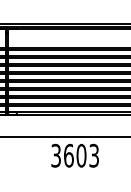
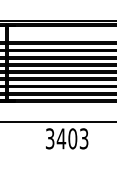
text: (68, 155) -> (61, 138), 3603 -> 3403

